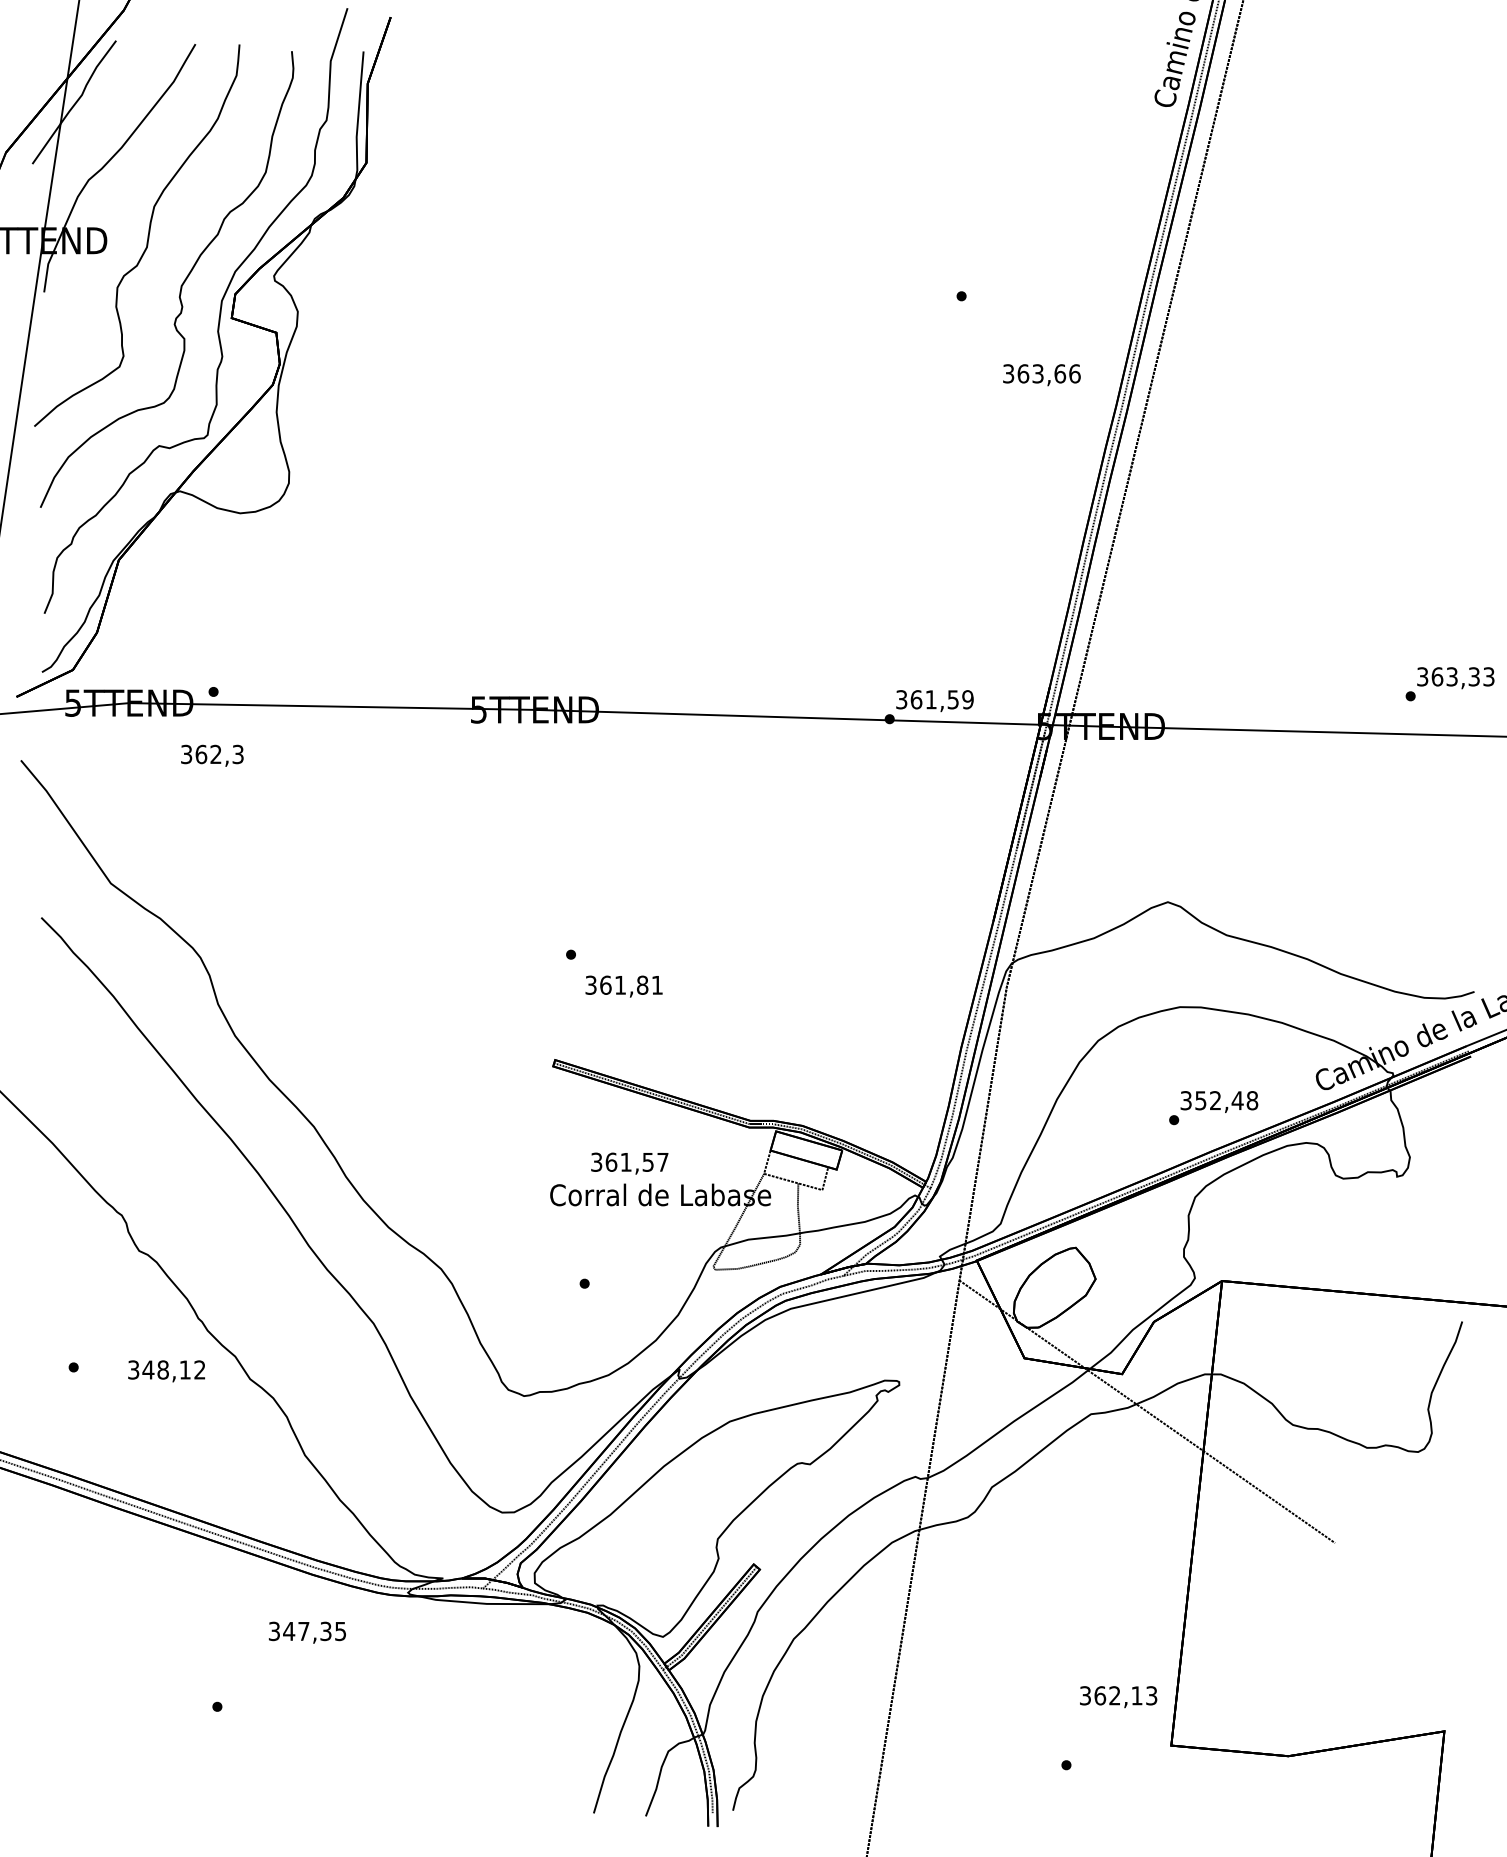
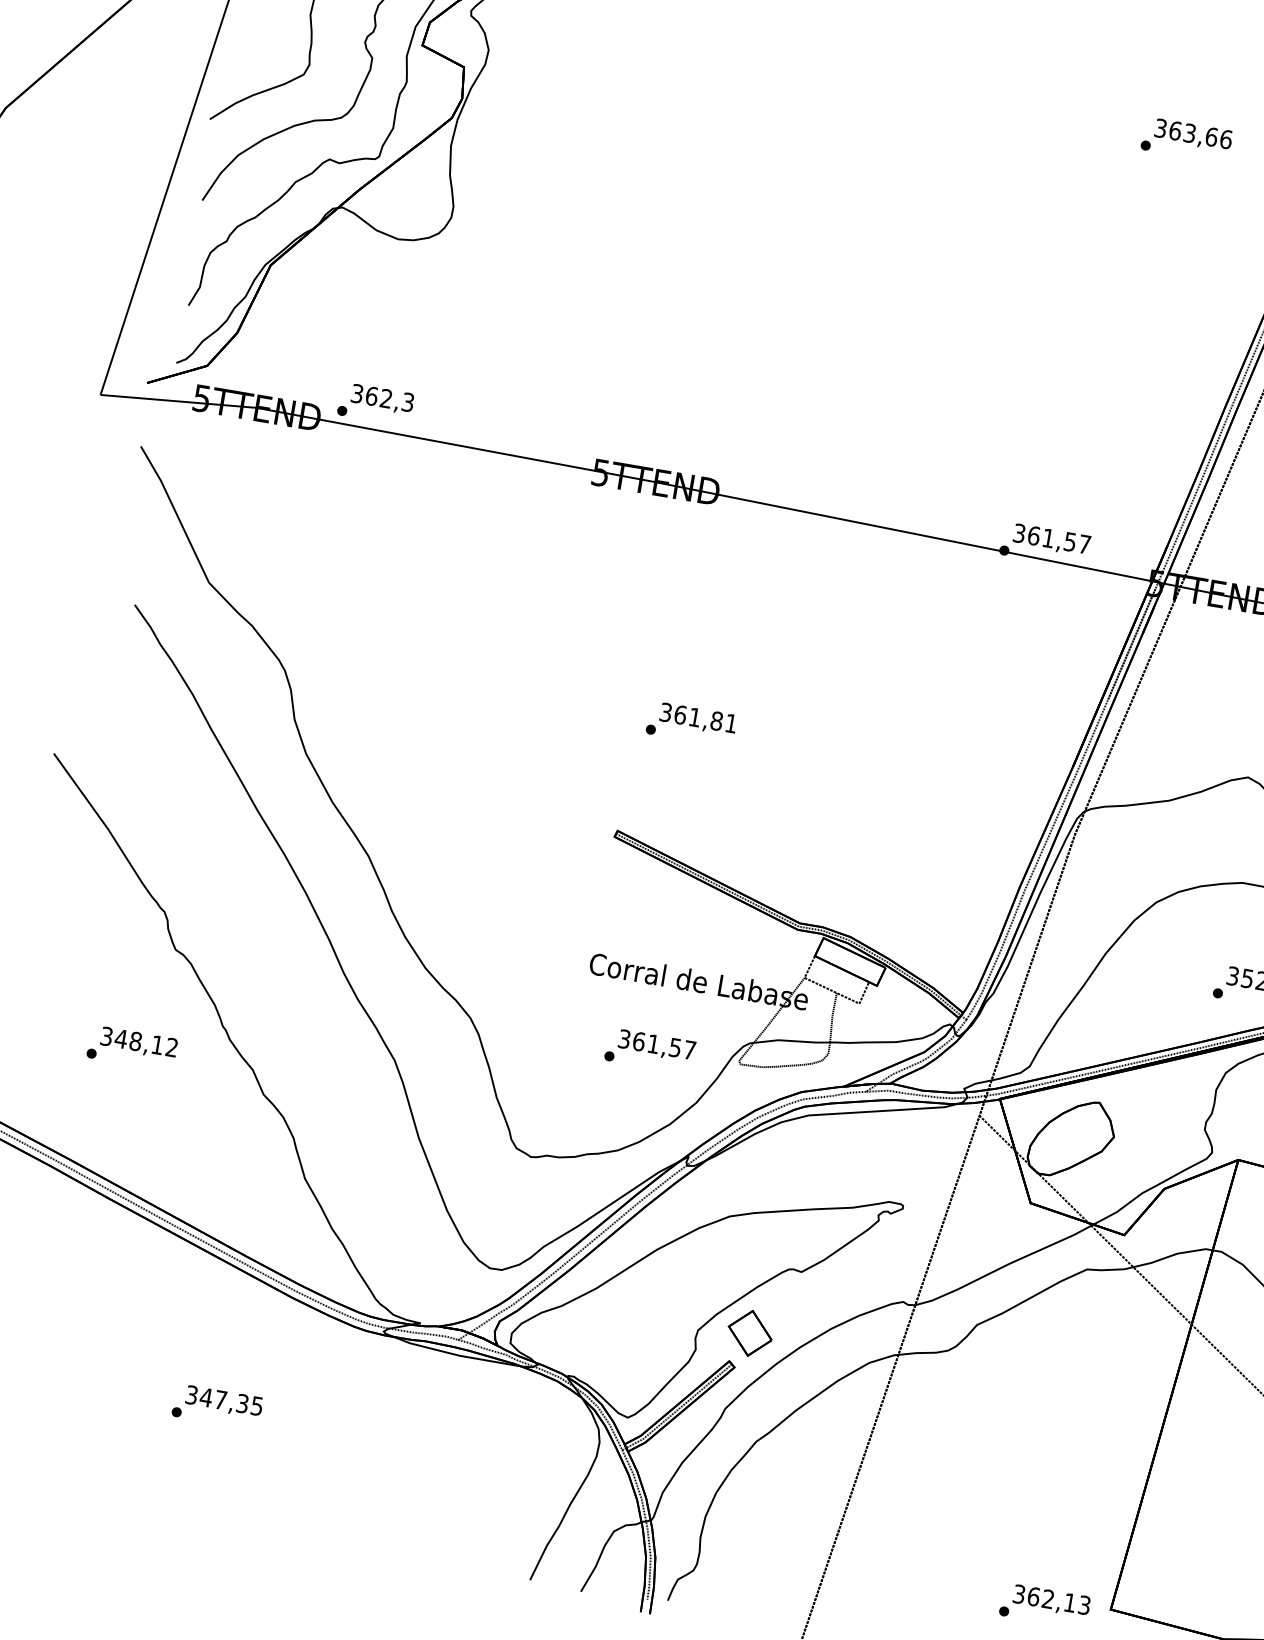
text: (1041, 375) -> (1192, 135), moved
text: (967, 699) -> (1084, 544), 361,59 -> 361,57
text: (212, 755) -> (382, 399), moved
text: (623, 986) -> (697, 719), moved
text: (629, 1163) -> (656, 1045), moved
text: (166, 1371) -> (138, 1043), moved
part: (769, 1532) -> (750, 1332), added
text: (307, 1632) -> (224, 1401), moved
text: (1118, 1697) -> (1051, 1601), moved

